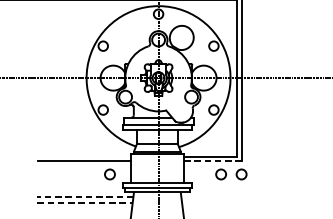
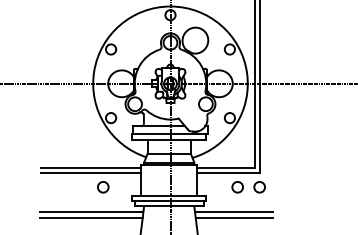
line: (85, 156) -> (91, 168), added
line: (212, 161) -> (228, 173), dashed -> solid
circle: (110, 174) -> (103, 187), moved
line: (85, 197) -> (91, 211), dashed -> solid
line: (217, 197) -> (233, 211), added
line: (85, 202) -> (92, 217), dashed -> solid
line: (217, 202) -> (233, 217), added

